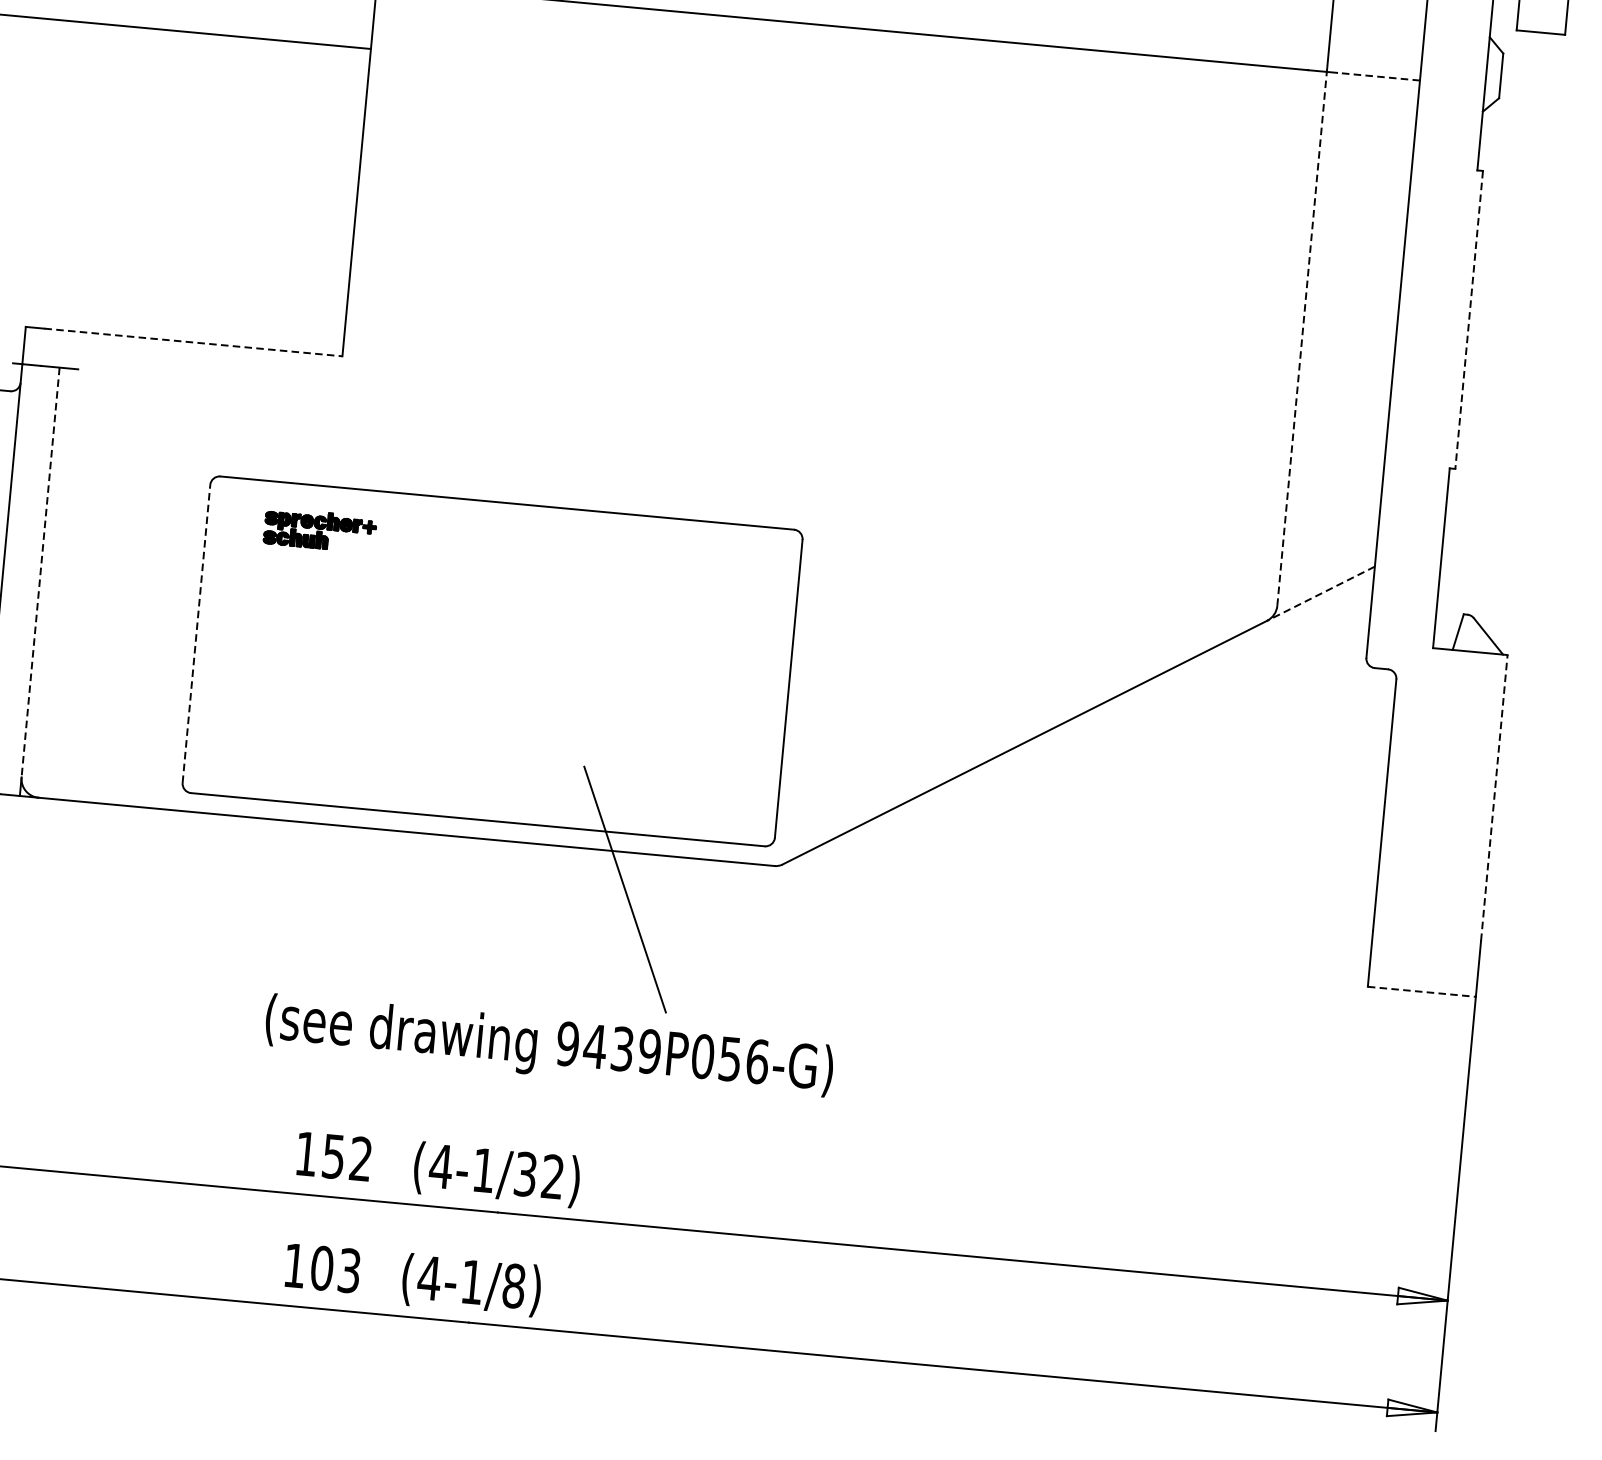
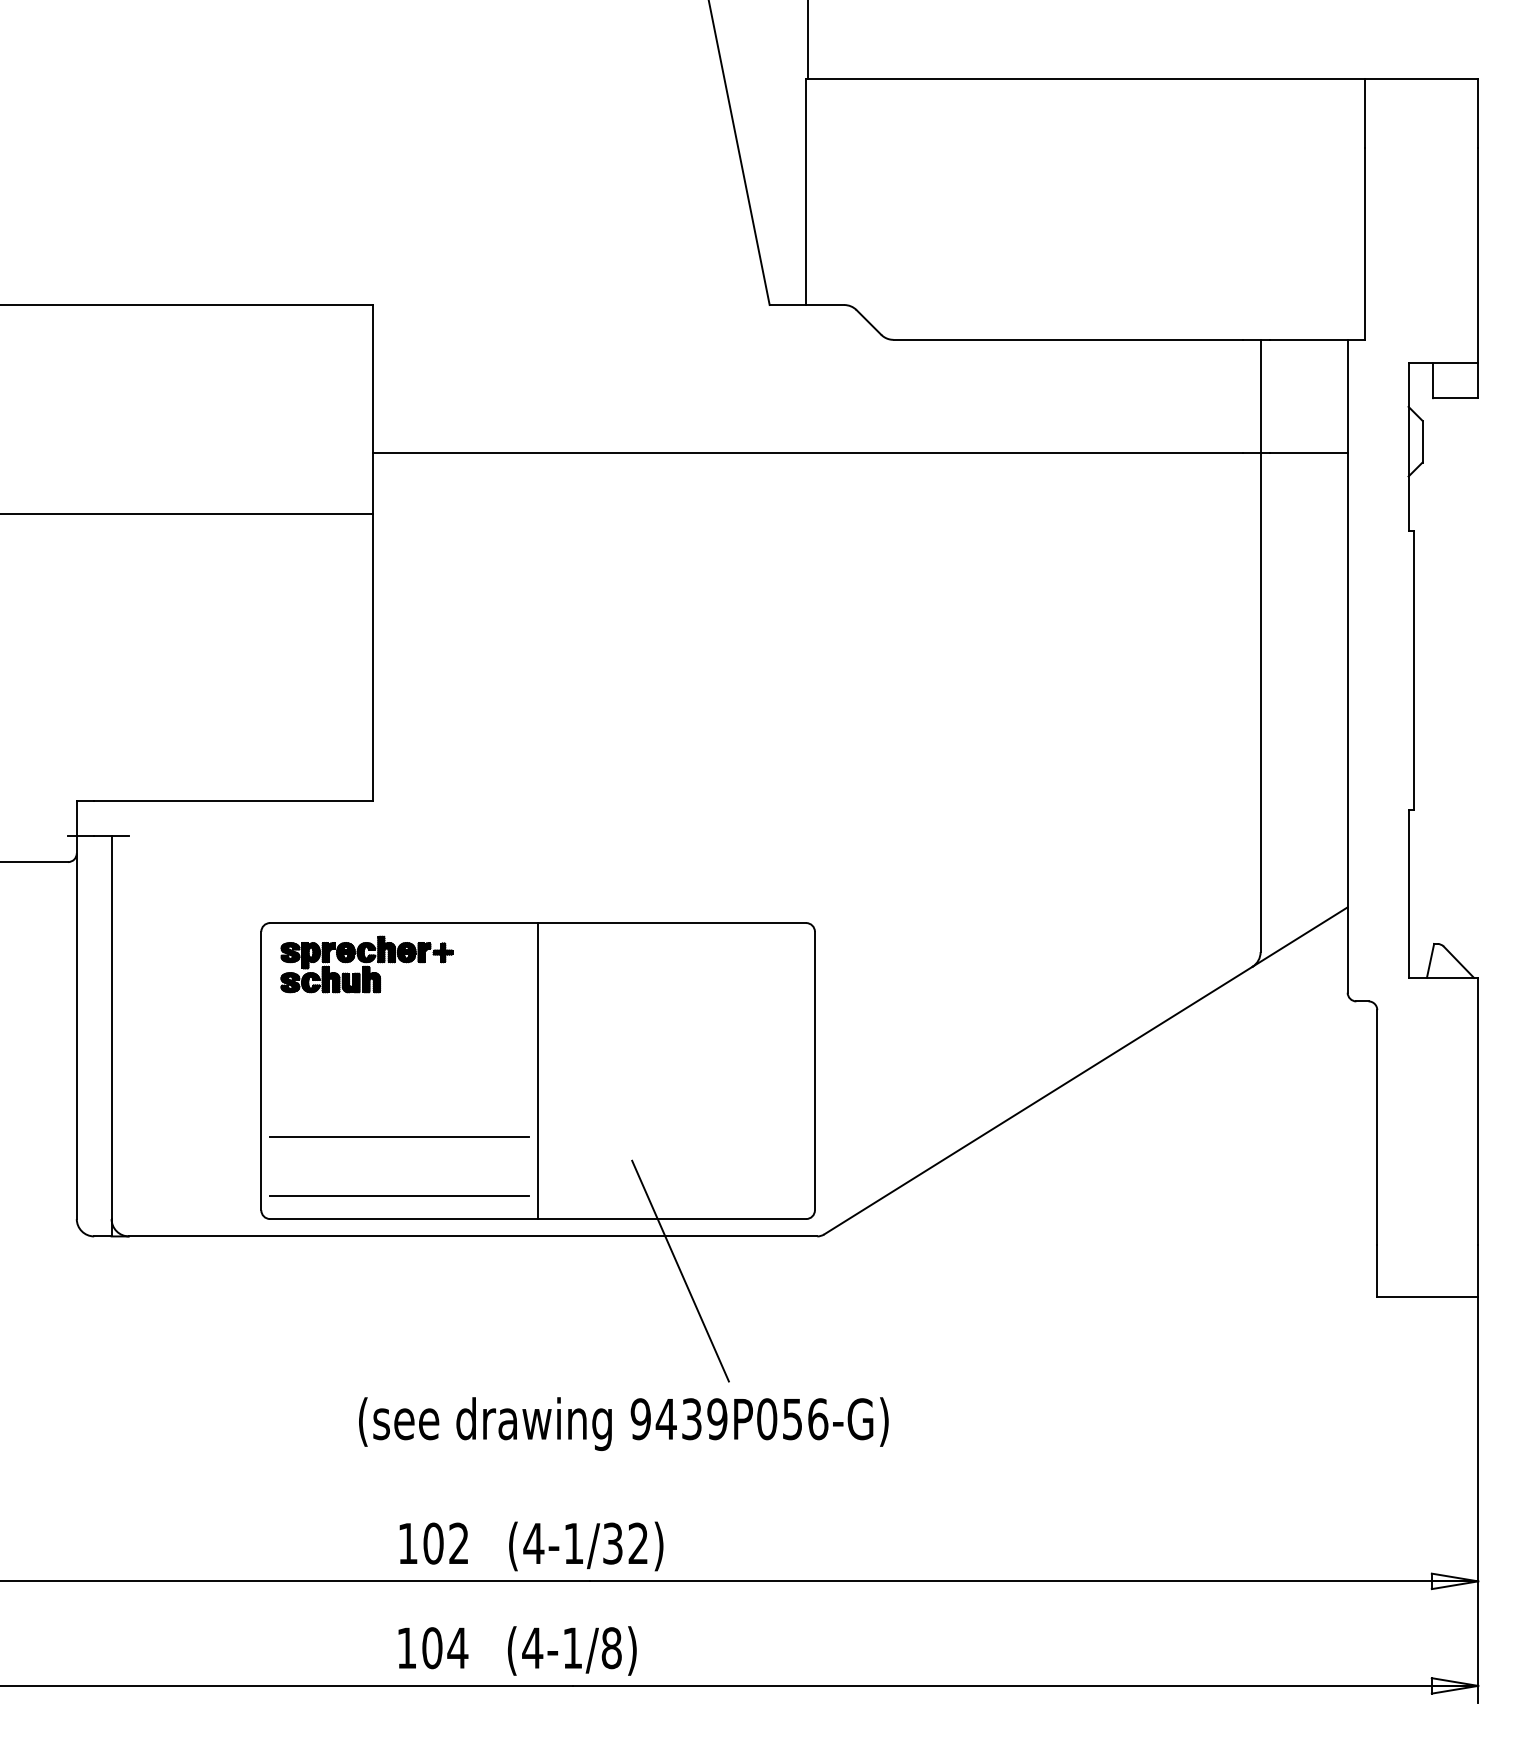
line: (1378, 77) -> (1308, 453), dashed -> solid
line: (1468, 320) -> (1413, 671), dashed -> solid
line: (1301, 338) -> (1260, 702), dashed -> solid
line: (193, 342) -> (233, 801), dashed -> solid
part: (319, 530) -> (366, 964), size x1.67
line: (40, 572) -> (111, 1027), dashed -> solid
line: (1320, 594) -> (1299, 937), dashed -> solid
line: (196, 633) -> (261, 1070), dashed -> solid
line: (492, 661) -> (538, 1071), added
line: (337, 718) -> (399, 1137), added
line: (331, 781) -> (399, 1196), added
line: (1494, 798) -> (1478, 1111), dashed -> solid
line: (1422, 992) -> (1428, 1297), dashed -> solid
text: (333, 1156) -> (433, 1543), 152 -> 102
text: (349, 1271) -> (457, 1648), 103 -> 104

